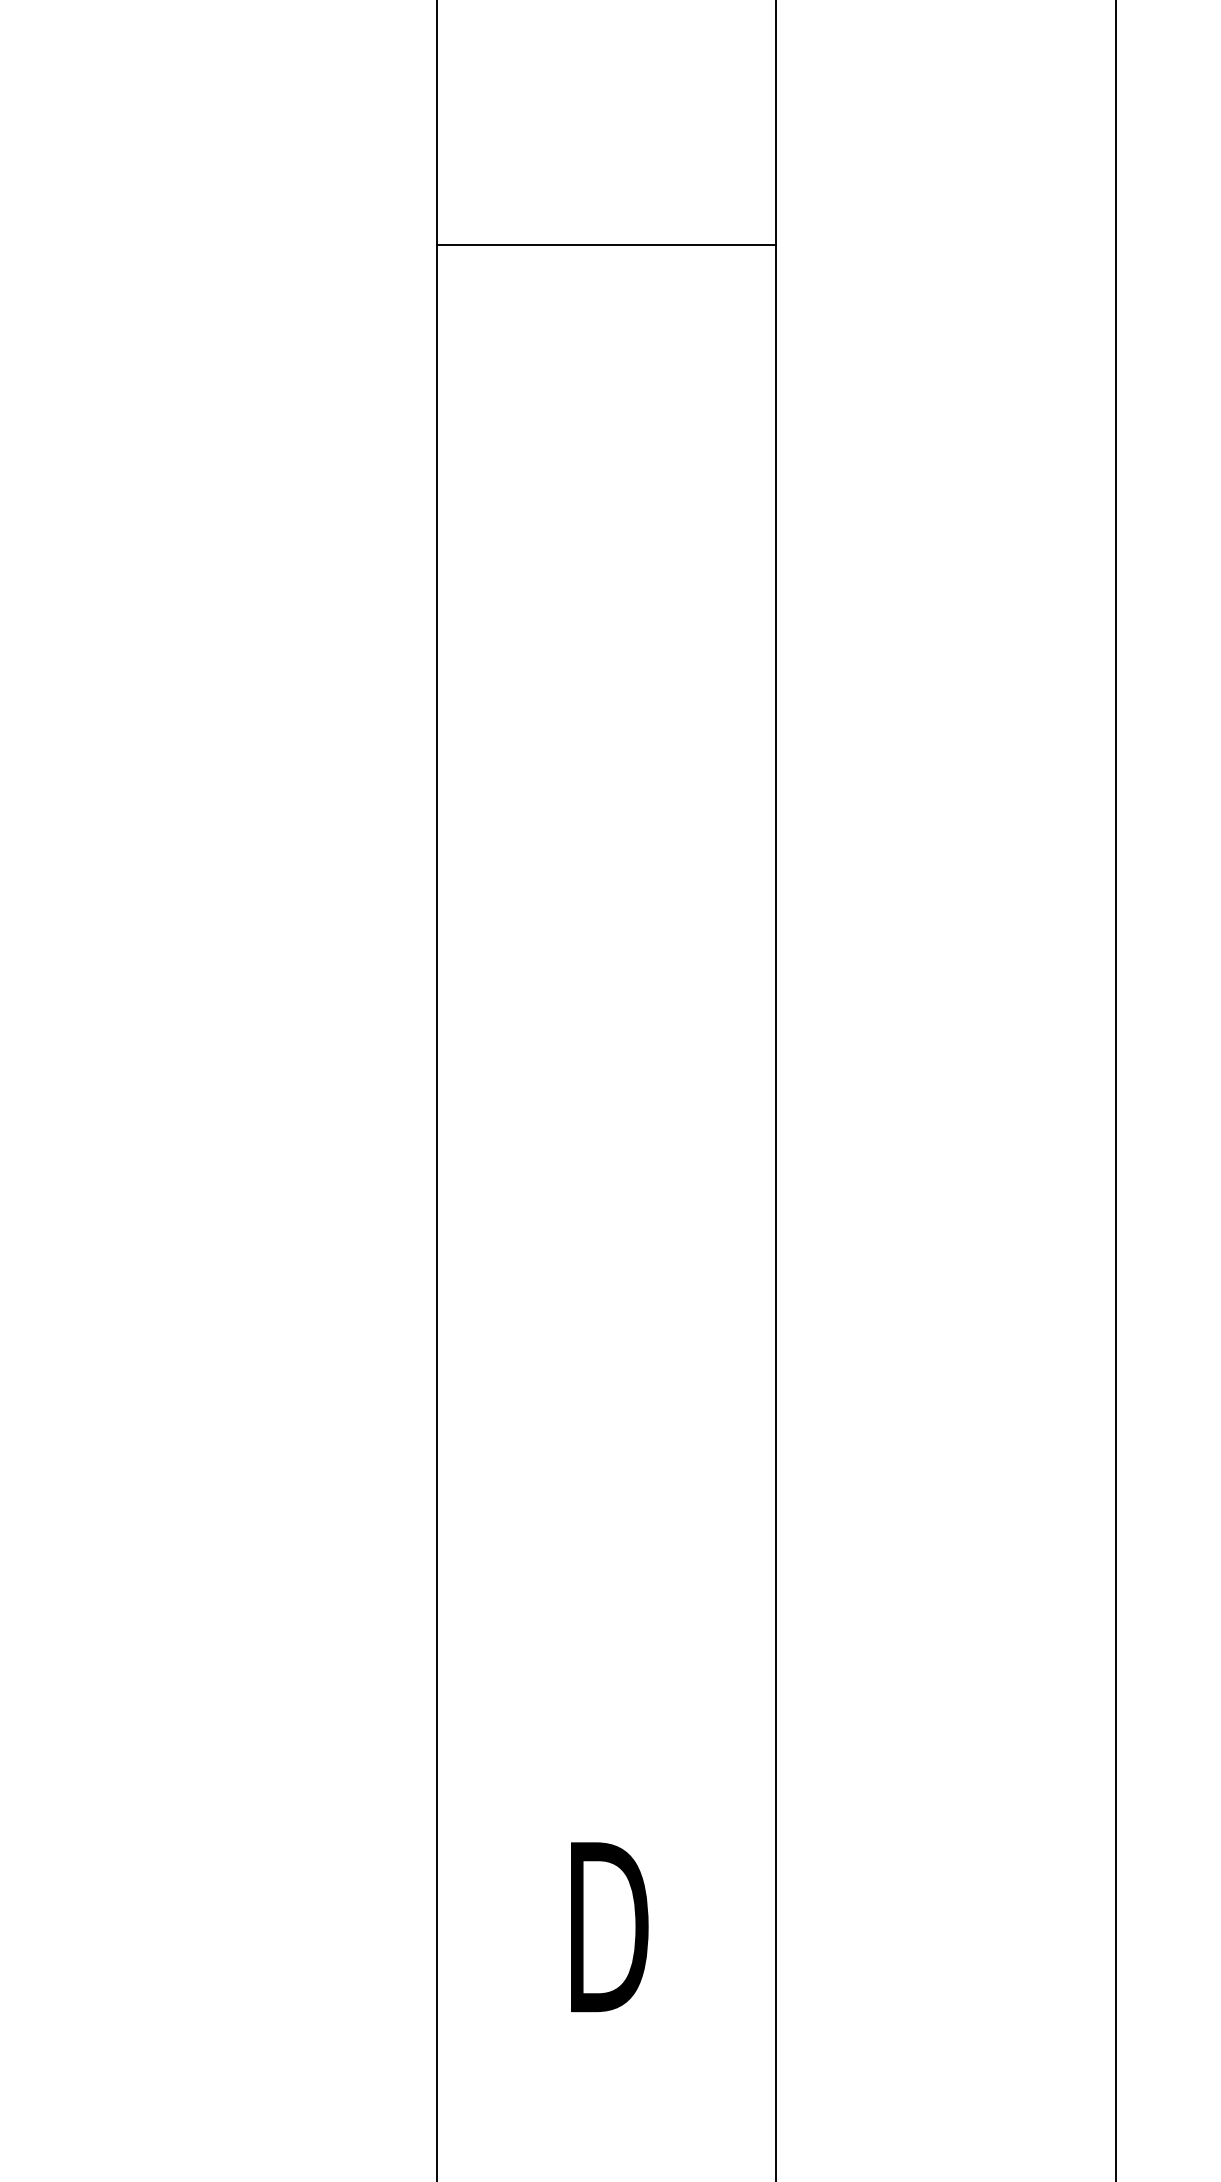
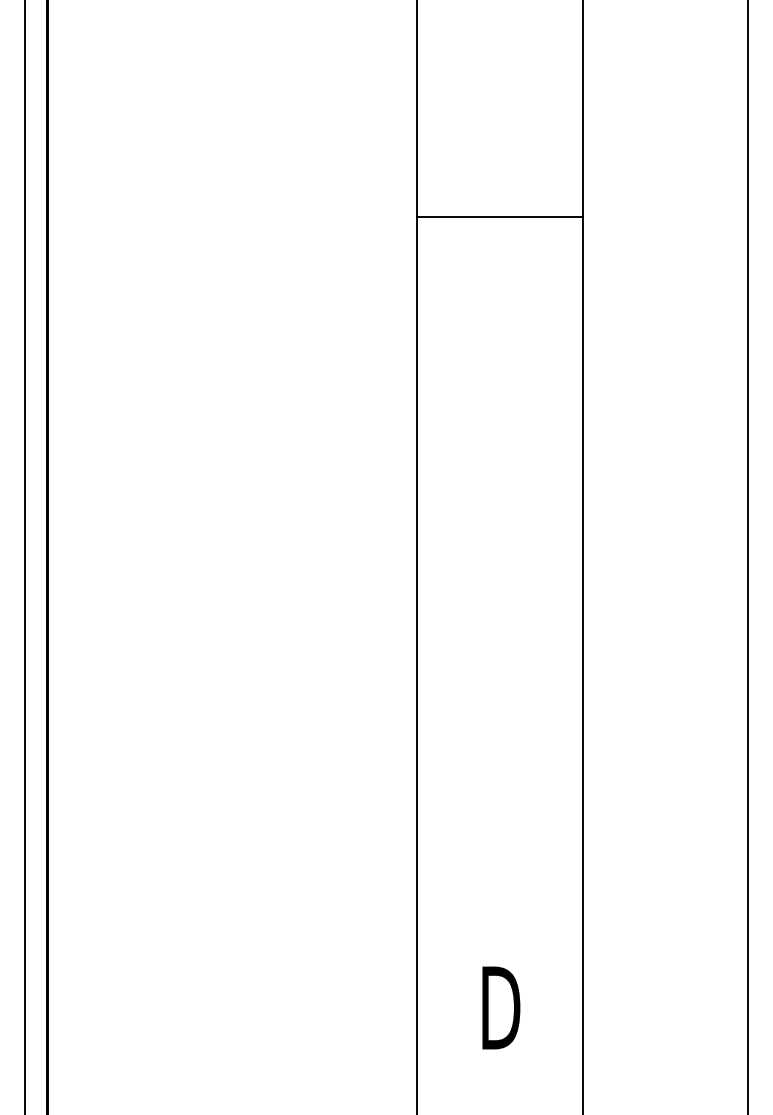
line: (605, 245) -> (499, 217), moved

